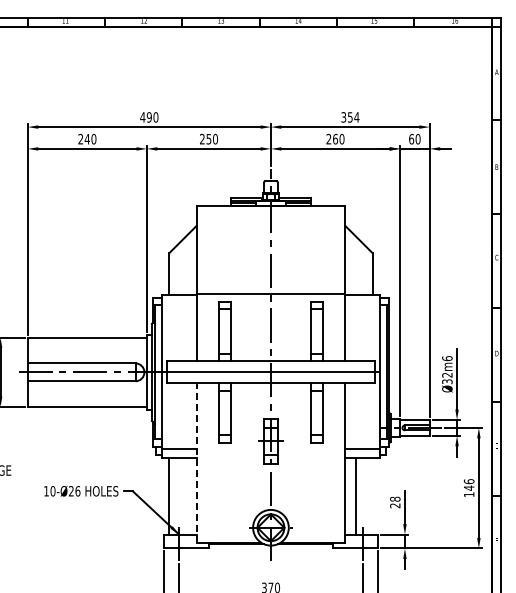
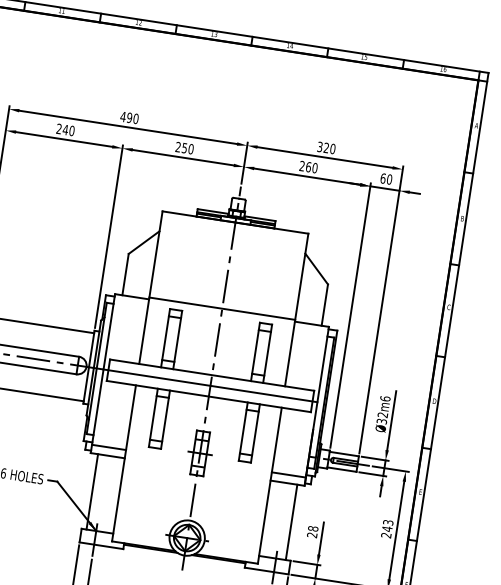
text: (353, 117) -> (329, 148), 354 -> 320
line: (196, 462) -> (124, 463), dashed -> solid
text: (468, 488) -> (386, 529), 146 -> 243
line: (355, 495) -> (291, 521), moved

